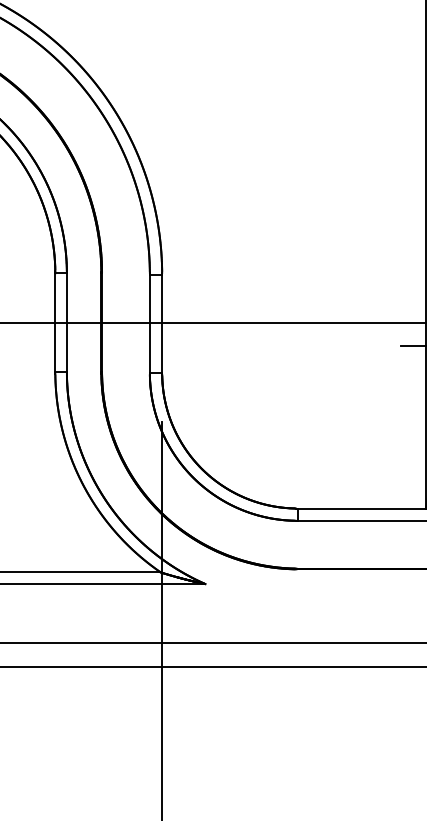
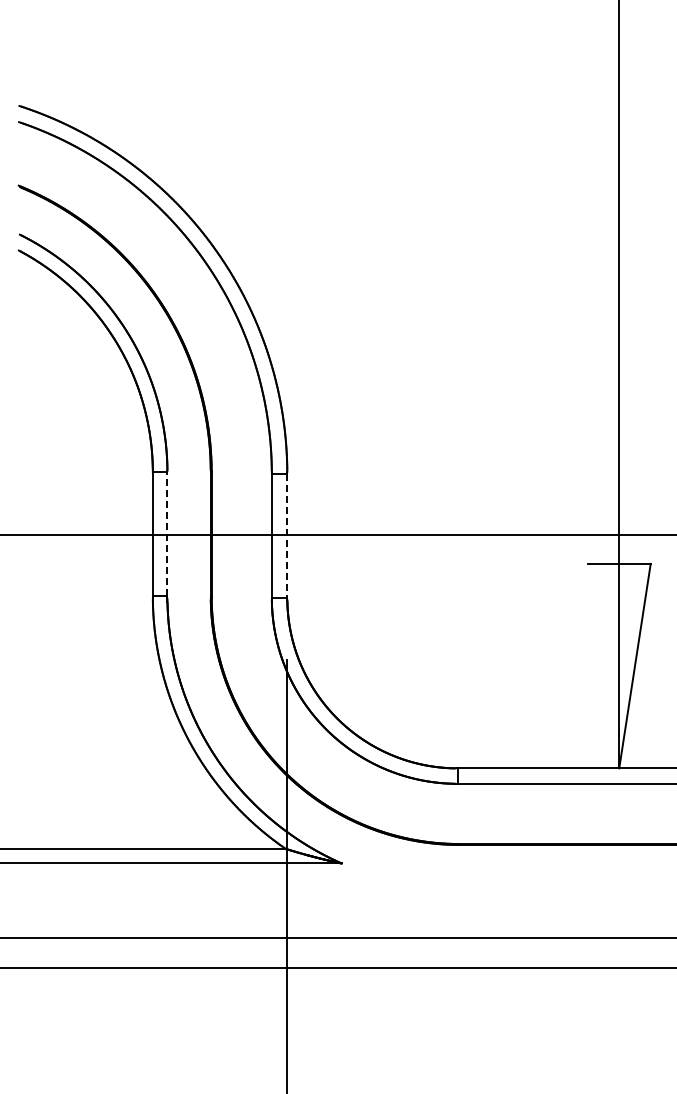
line: (66, 322) -> (167, 534), solid -> dashed
line: (162, 324) -> (287, 536), solid -> dashed

